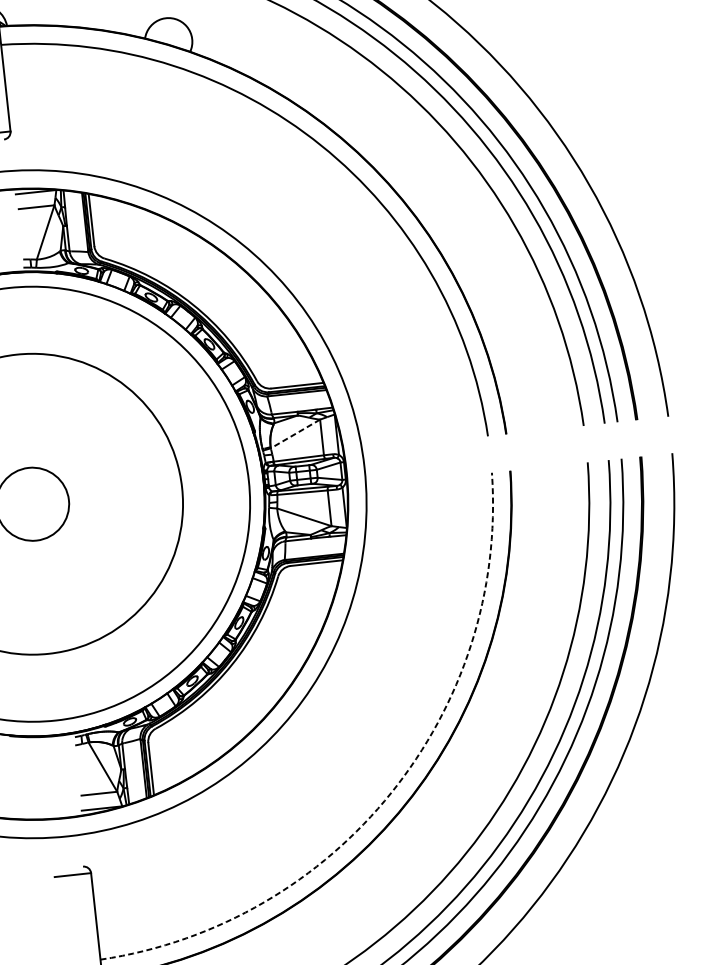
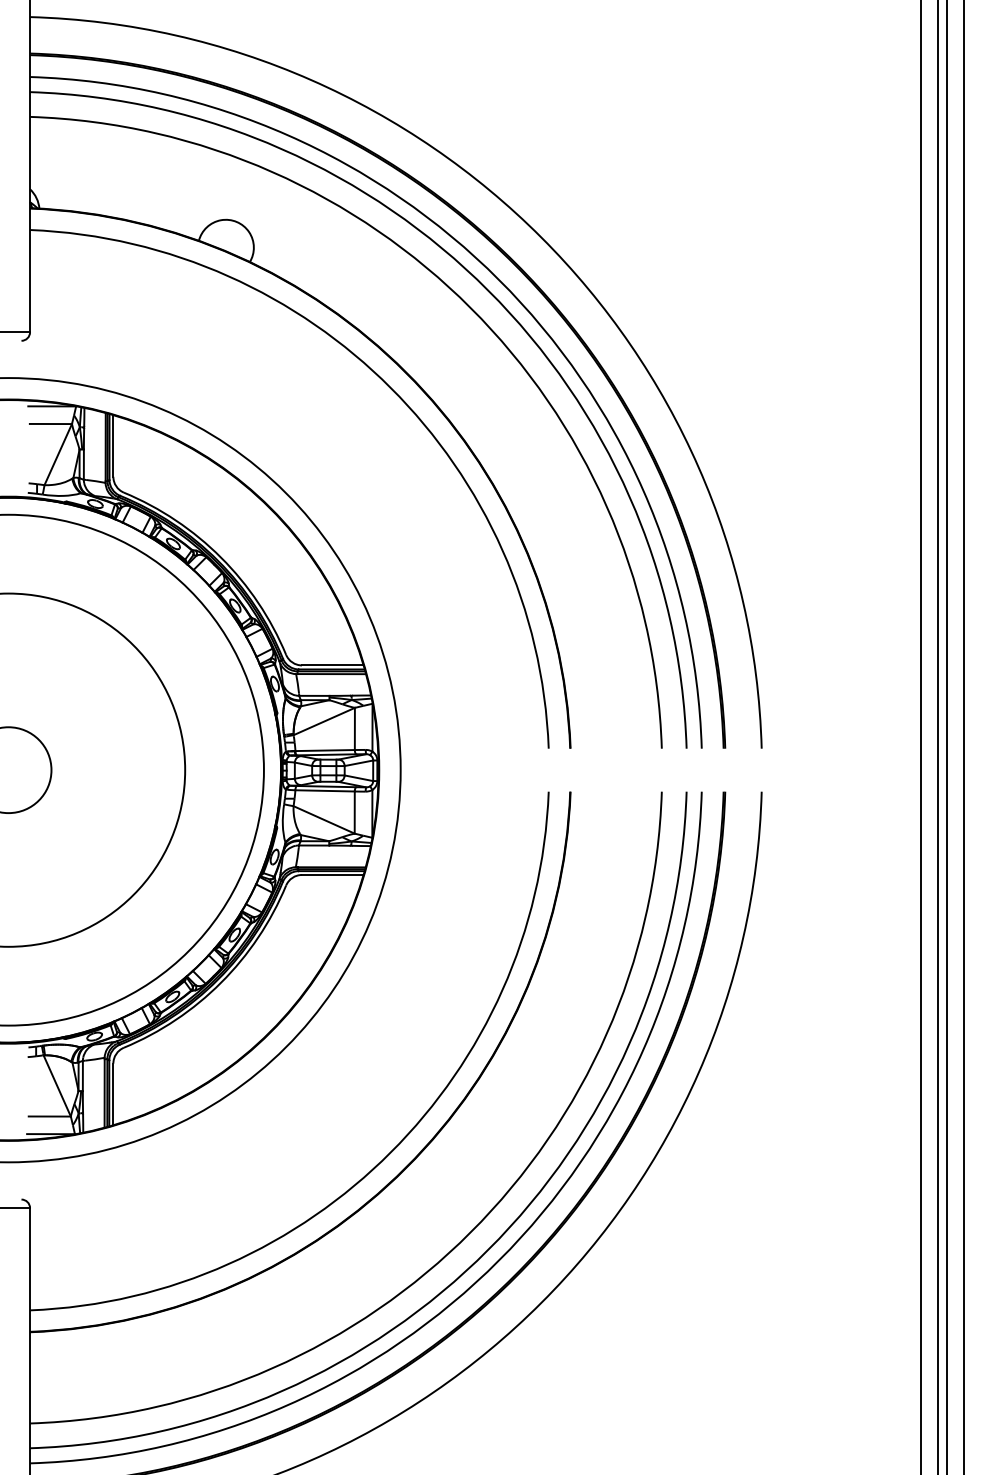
line: (295, 433) -> (324, 721), dashed -> solid
arc: (391, 792) -> (390, 1152), dashed -> solid

